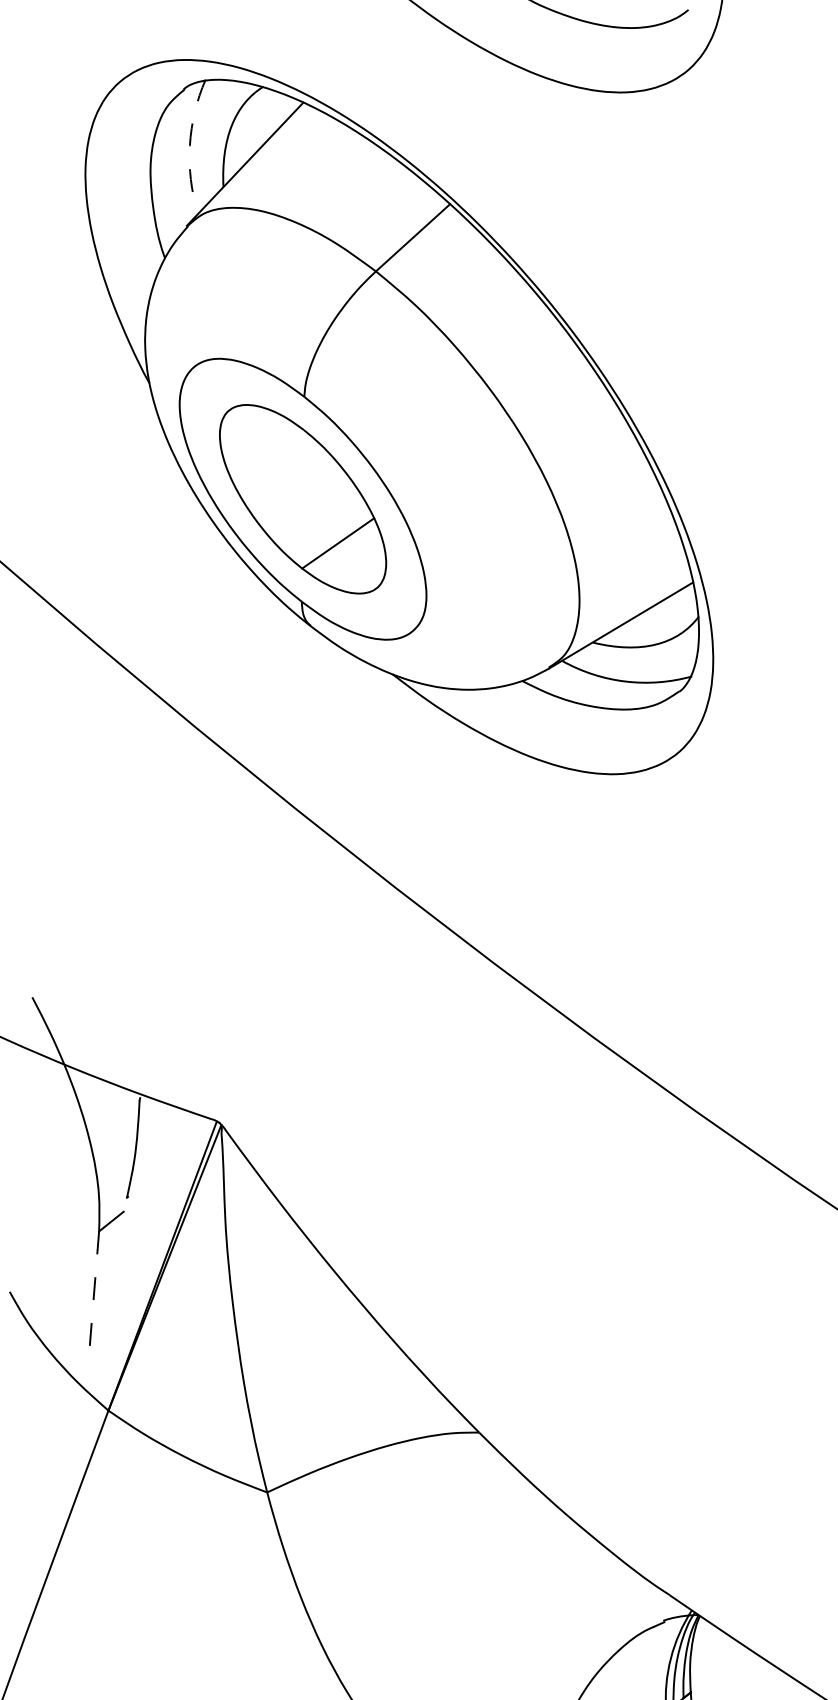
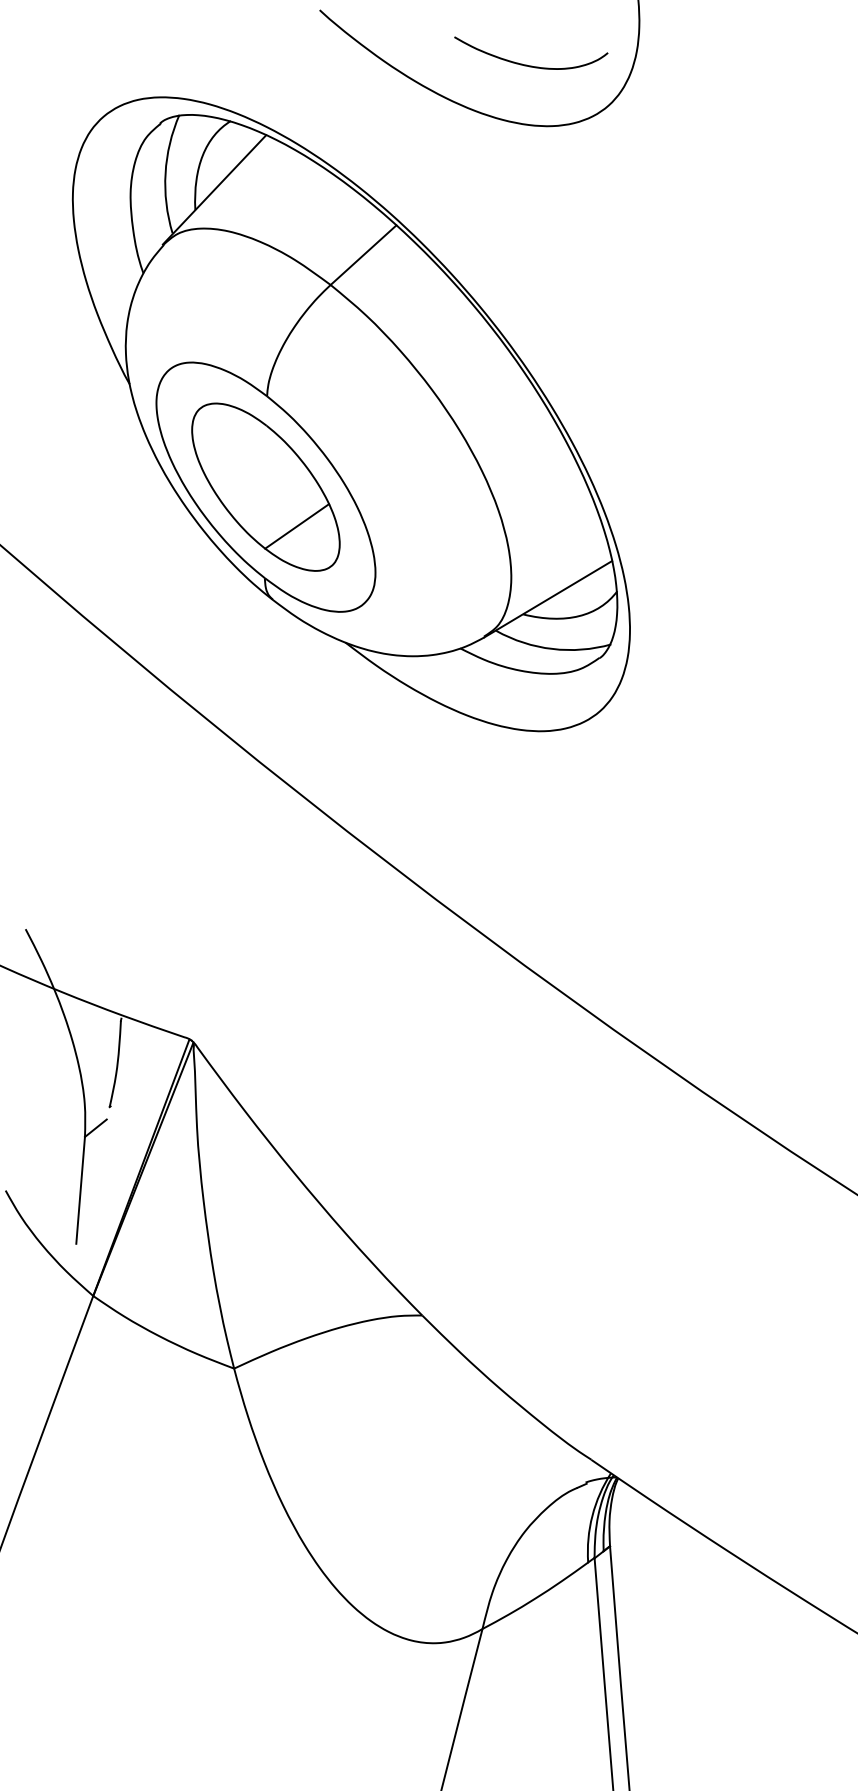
arc: (189, 145) -> (165, 173), dashed -> solid
line: (94, 1291) -> (80, 1190), dashed -> solid

